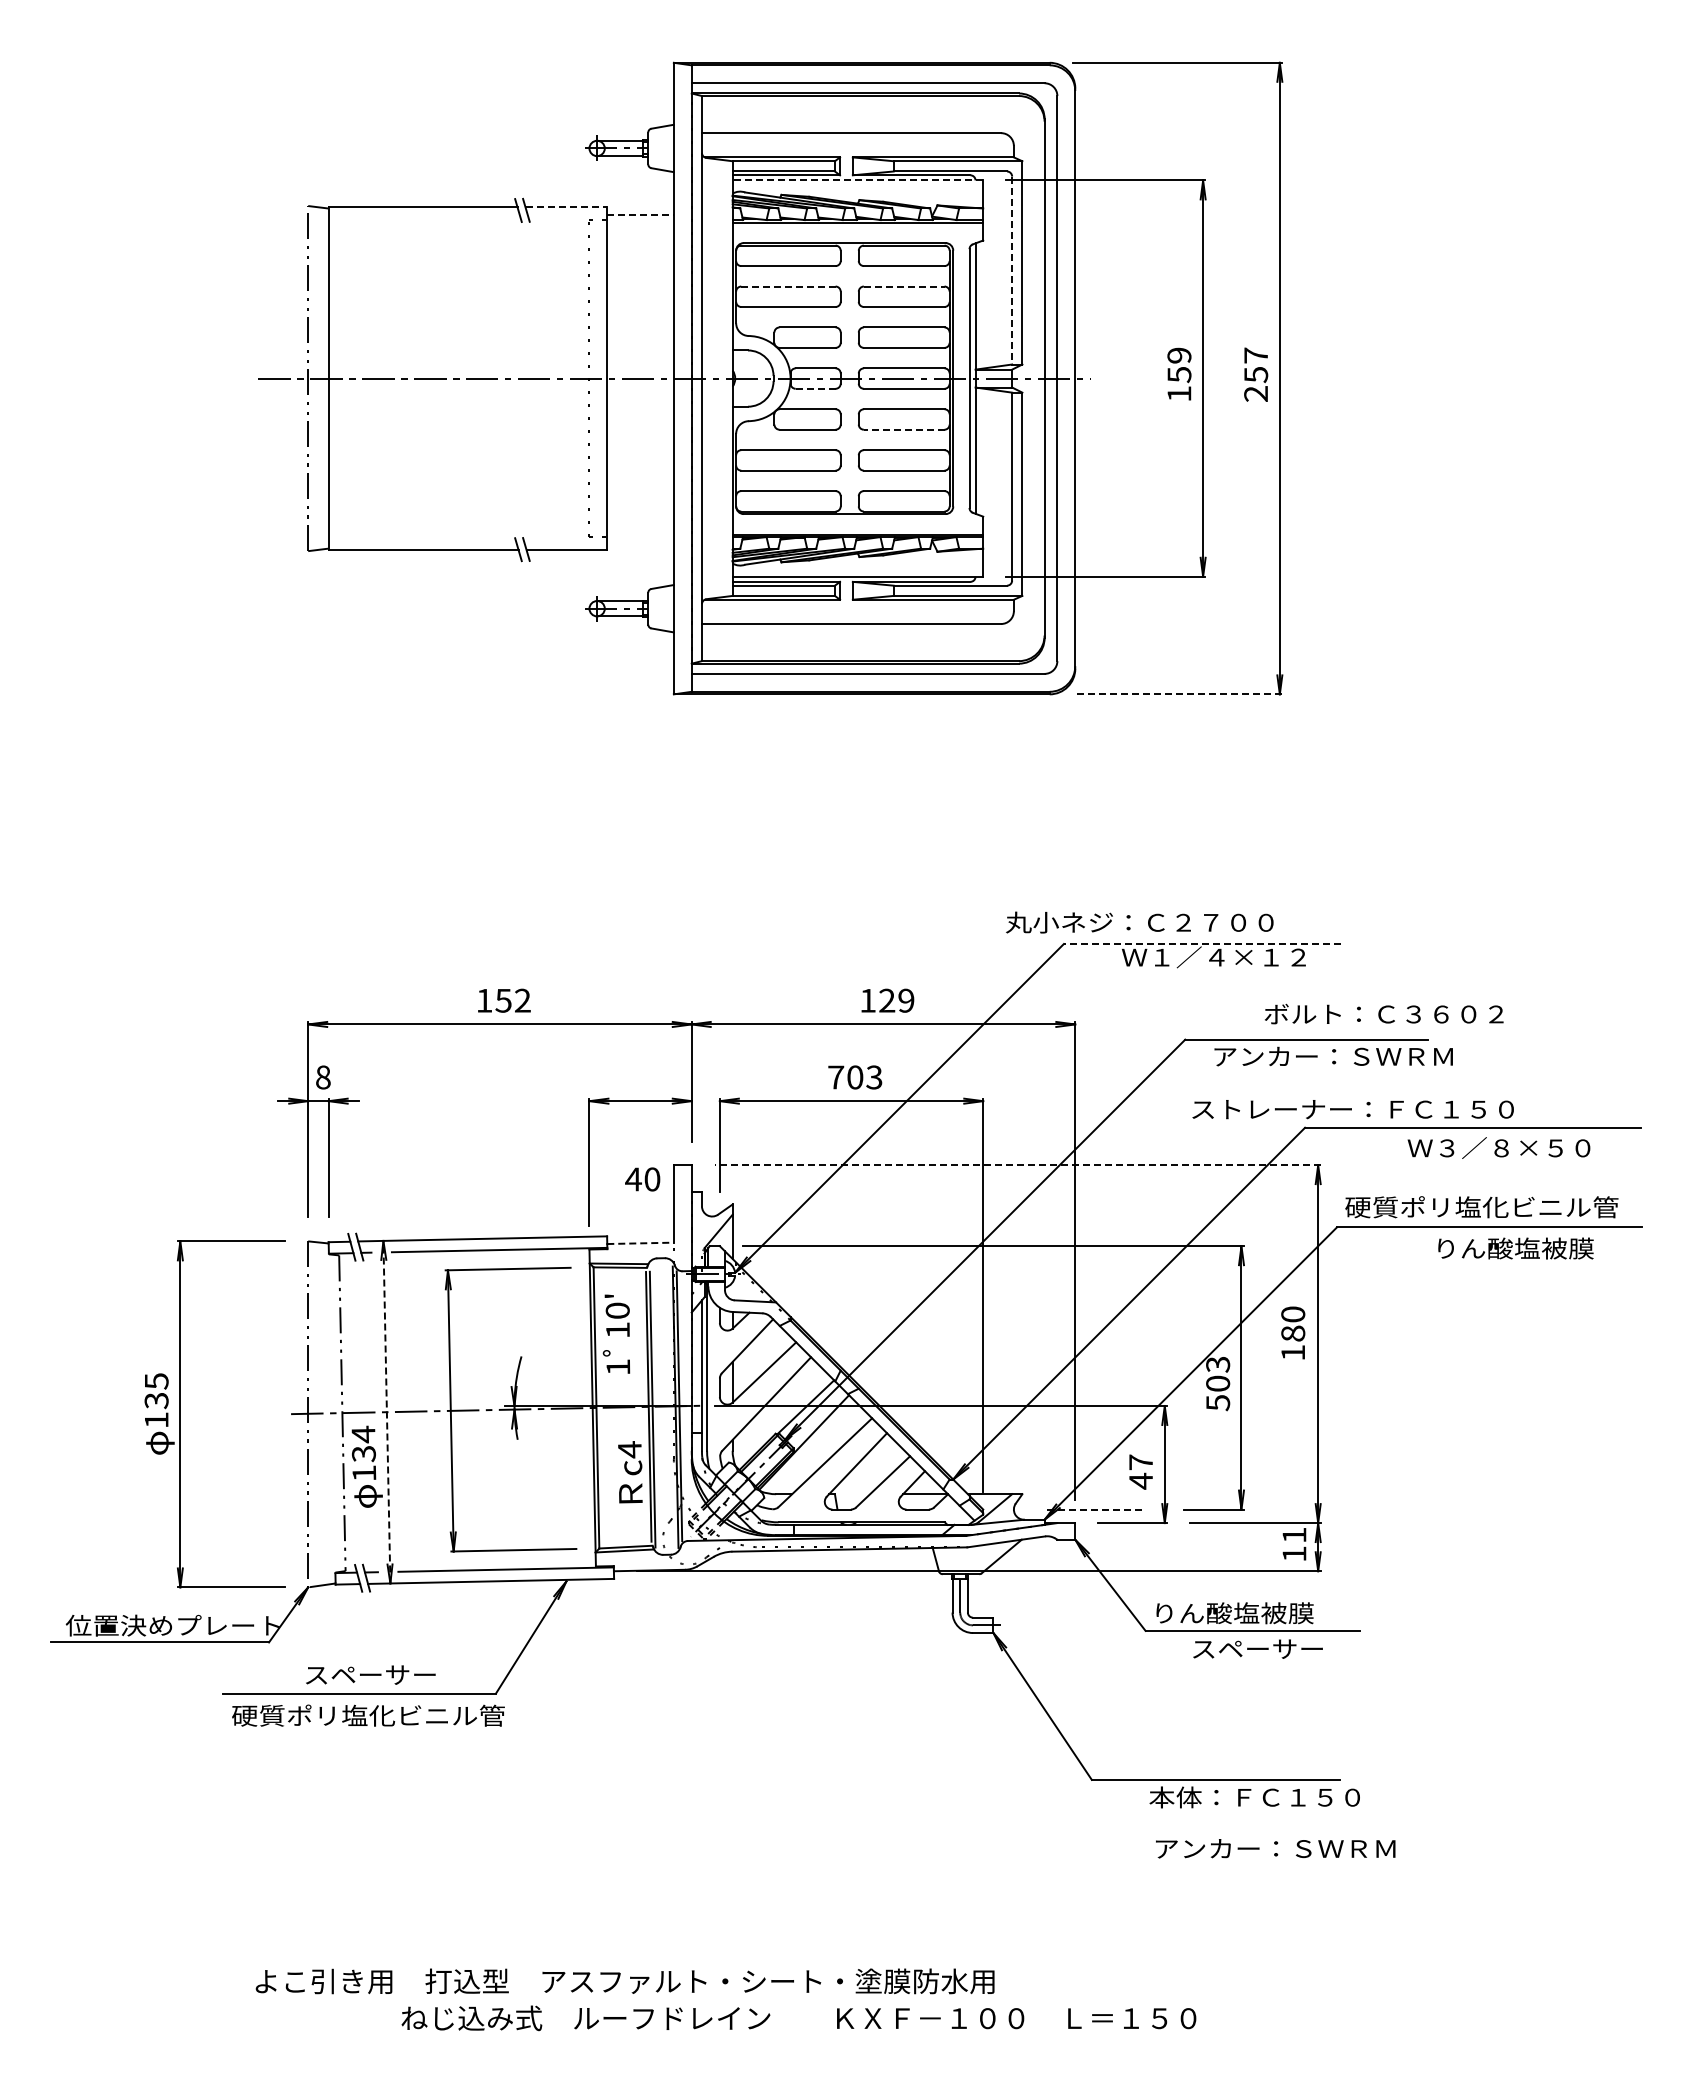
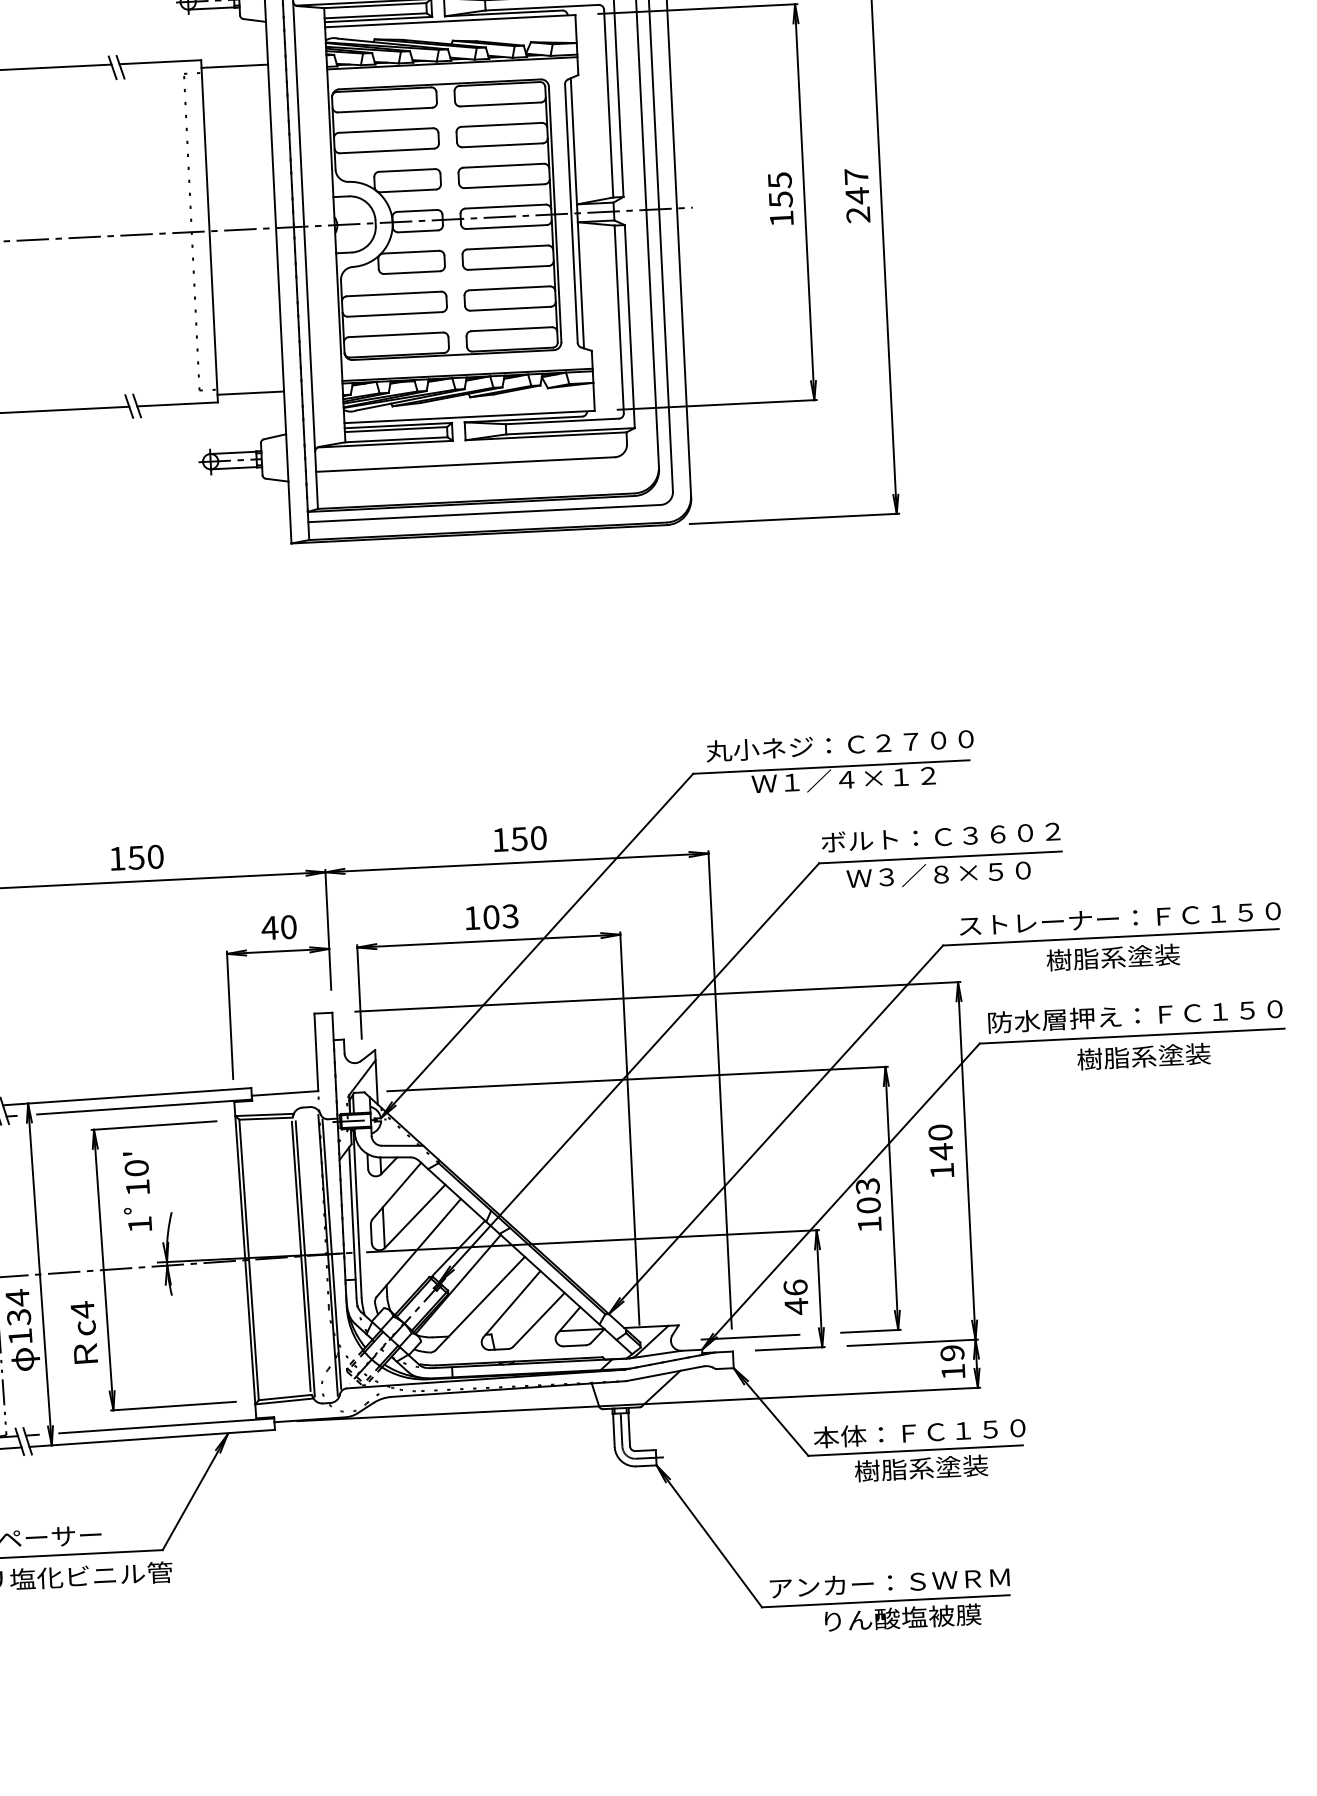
line: (857, 180) -> (449, 21), dashed -> solid
line: (566, 207) -> (160, 62), dashed -> solid
line: (641, 214) -> (235, 65), dashed -> solid
line: (1012, 270) -> (609, 103), dashed -> solid
line: (788, 286) -> (386, 130), dashed -> solid
line: (904, 286) -> (501, 124), dashed -> solid
text: (1179, 355) -> (779, 180), 159 -> 155
text: (1256, 374) -> (857, 195), 257 -> 247
line: (815, 388) -> (418, 231), dashed -> solid
line: (903, 429) -> (507, 267), dashed -> solid
line: (640, 542) -> (250, 393), added
line: (1177, 694) -> (794, 519), dashed -> solid
text: (1139, 922) -> (839, 745), moved
line: (1201, 944) -> (830, 767), dashed -> solid
text: (522, 1000) -> (155, 856), 152 -> 150
text: (896, 1000) -> (528, 838), 129 -> 150
text: (1384, 1013) -> (941, 836), moved
text: (1332, 1056) -> (967, 873), アンカー：ＳＷＲＭ -> Ｗ３／８×５０
text: (836, 1077) -> (472, 918), 703 -> 103
text: (1352, 1109) -> (1119, 918), moved
text: (1498, 1147) -> (1137, 955), Ｗ３／８×５０ -> 樹脂系塗装
line: (1017, 1165) -> (657, 997), dashed -> solid
text: (642, 1179) -> (278, 927), moved
text: (1492, 1207) -> (1134, 1016), 硬質ポリ塩化ビニル管 -> 防水層押え：ＦＣ１５０
line: (641, 1243) -> (286, 1093), dashed -> solid
text: (1513, 1248) -> (1157, 1055), りん酸塩被膜 -> 樹脂系塗装
text: (616, 1333) -> (136, 1190), moved
text: (1293, 1333) -> (941, 1151), 180 -> 140
text: (1218, 1403) -> (870, 1225), 503 -> 103
line: (386, 1411) -> (39, 1273), dashed -> solid
text: (1141, 1462) -> (796, 1287), 47 -> 46
text: (630, 1472) -> (84, 1332), moved
line: (1093, 1509) -> (750, 1337), dashed -> solid
text: (1294, 1535) -> (952, 1353), 11 -> 19
text: (1257, 1613) -> (919, 1433), りん酸塩被膜 -> 本体：ＦＣ１５０
text: (1257, 1648) -> (921, 1467), スペーサー -> 樹脂系塗装
text: (1254, 1797) -> (925, 1616), 本体：ＦＣ１５０ -> りん酸塩被膜
text: (1275, 1848) -> (889, 1582), moved

